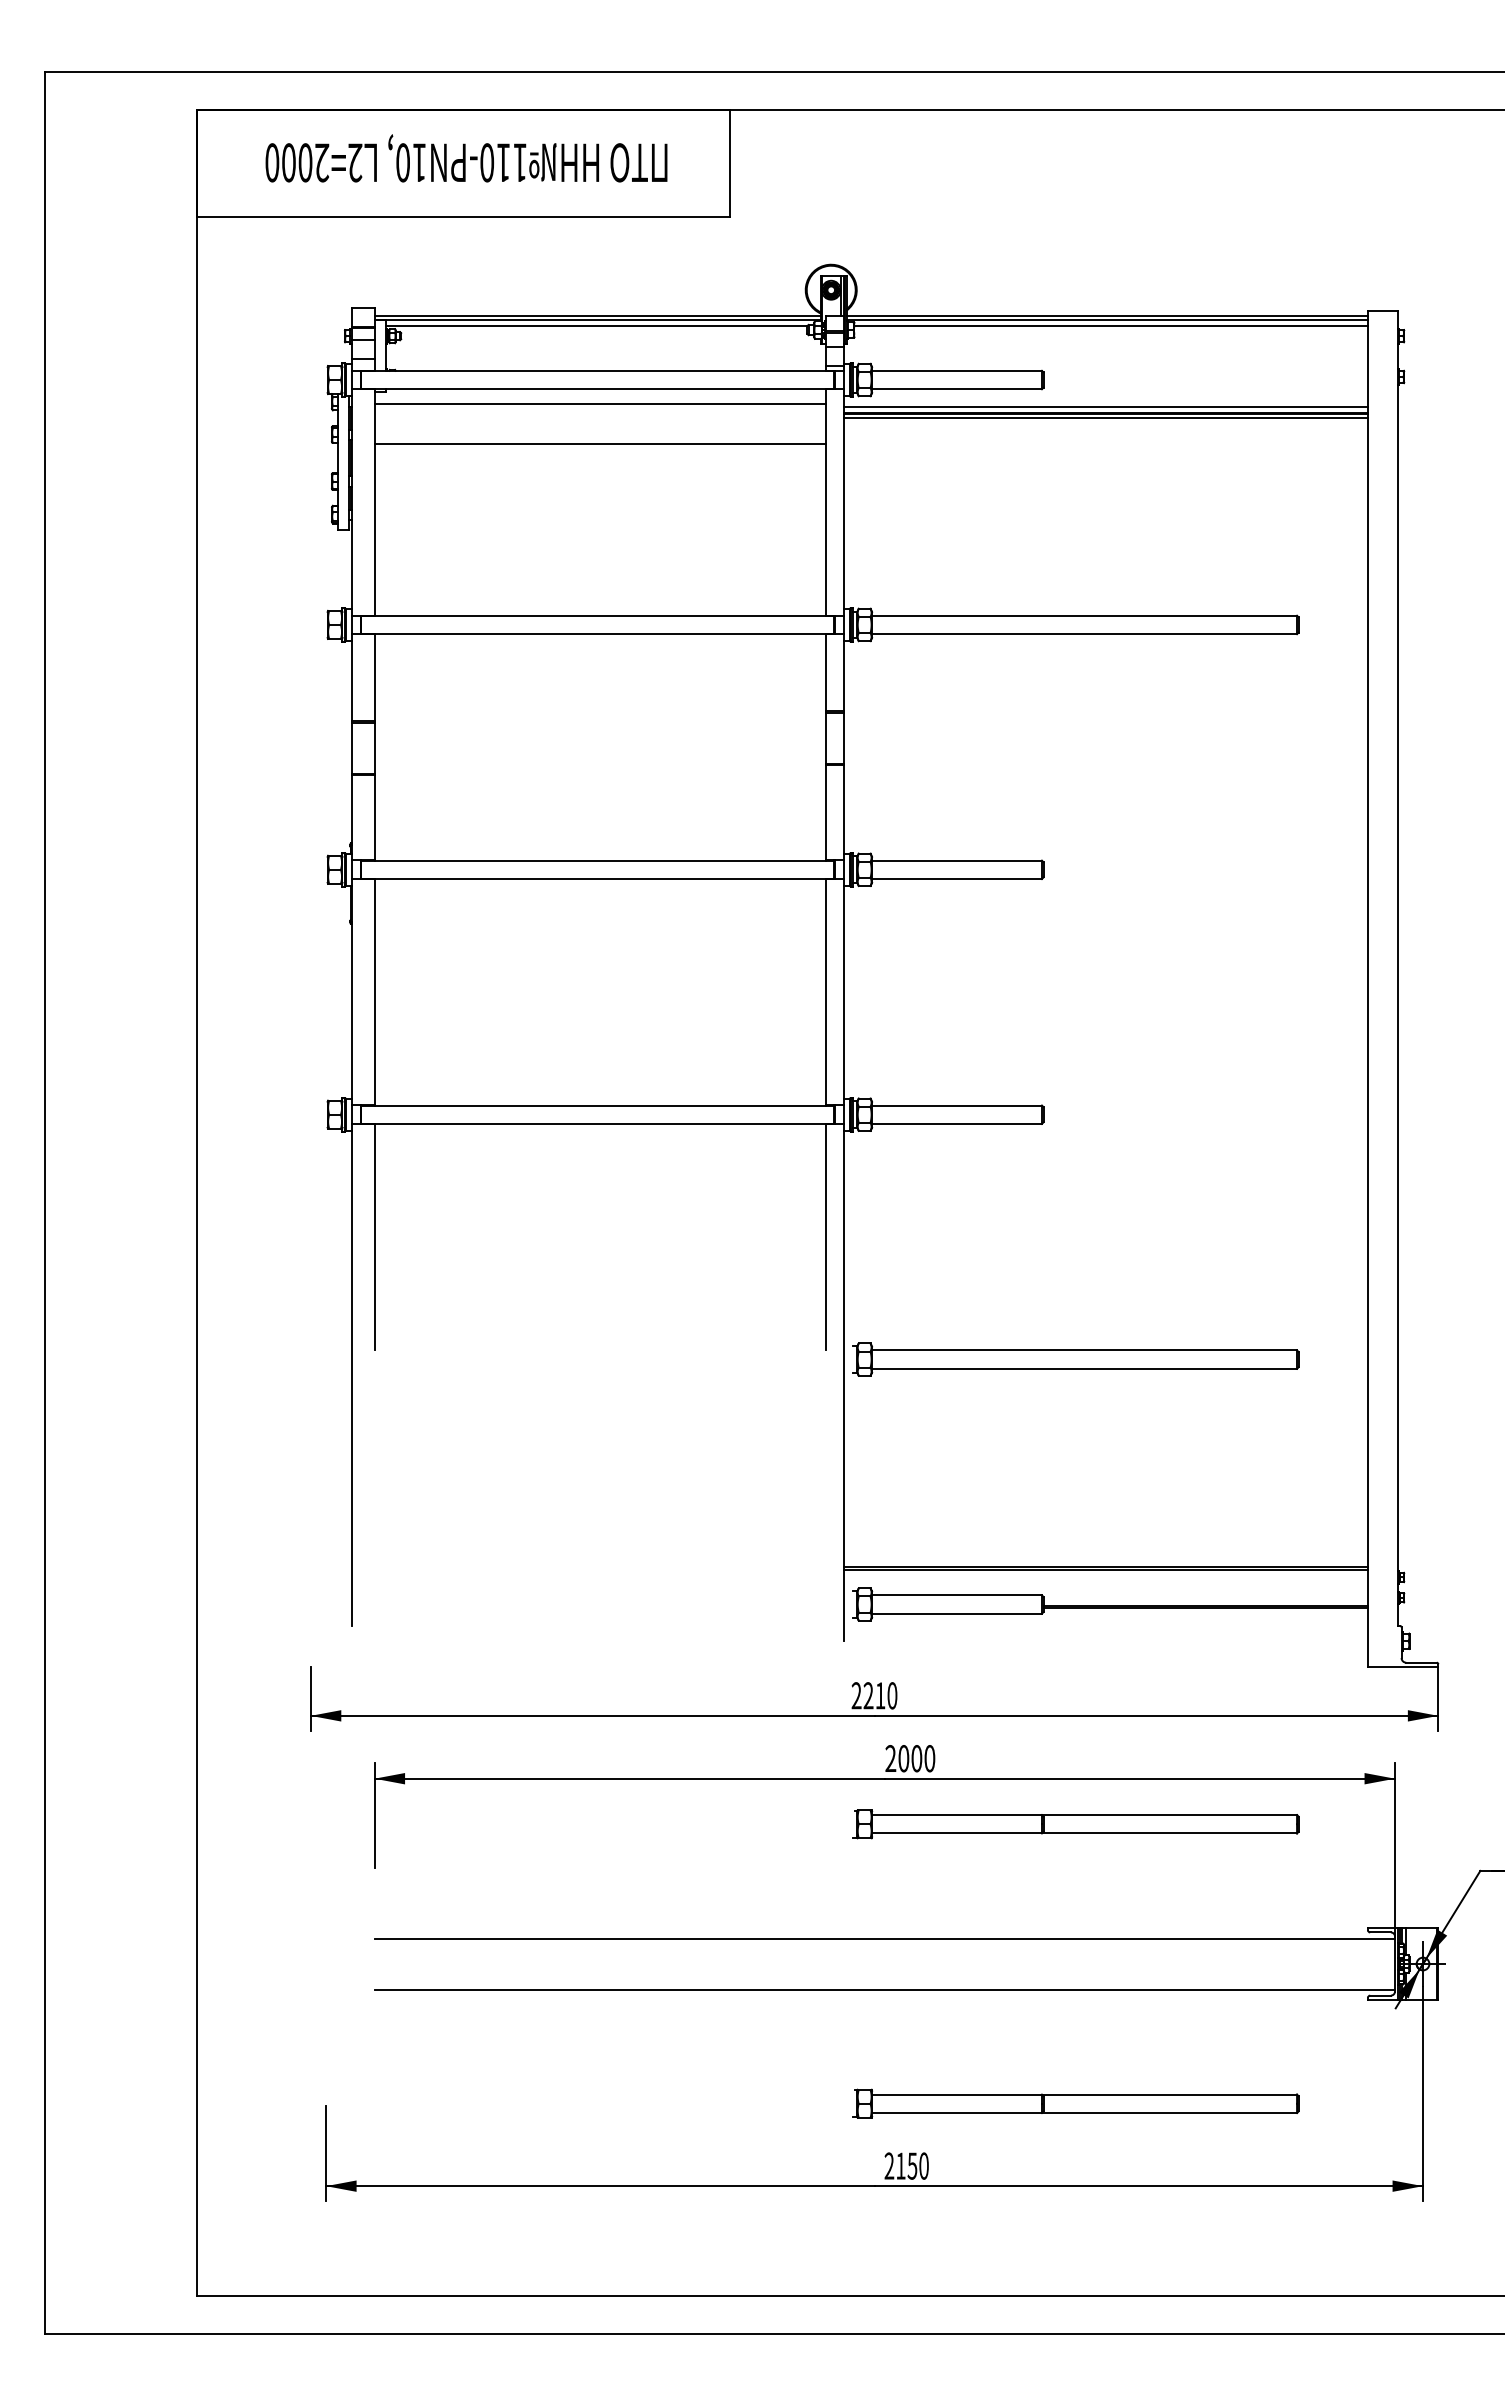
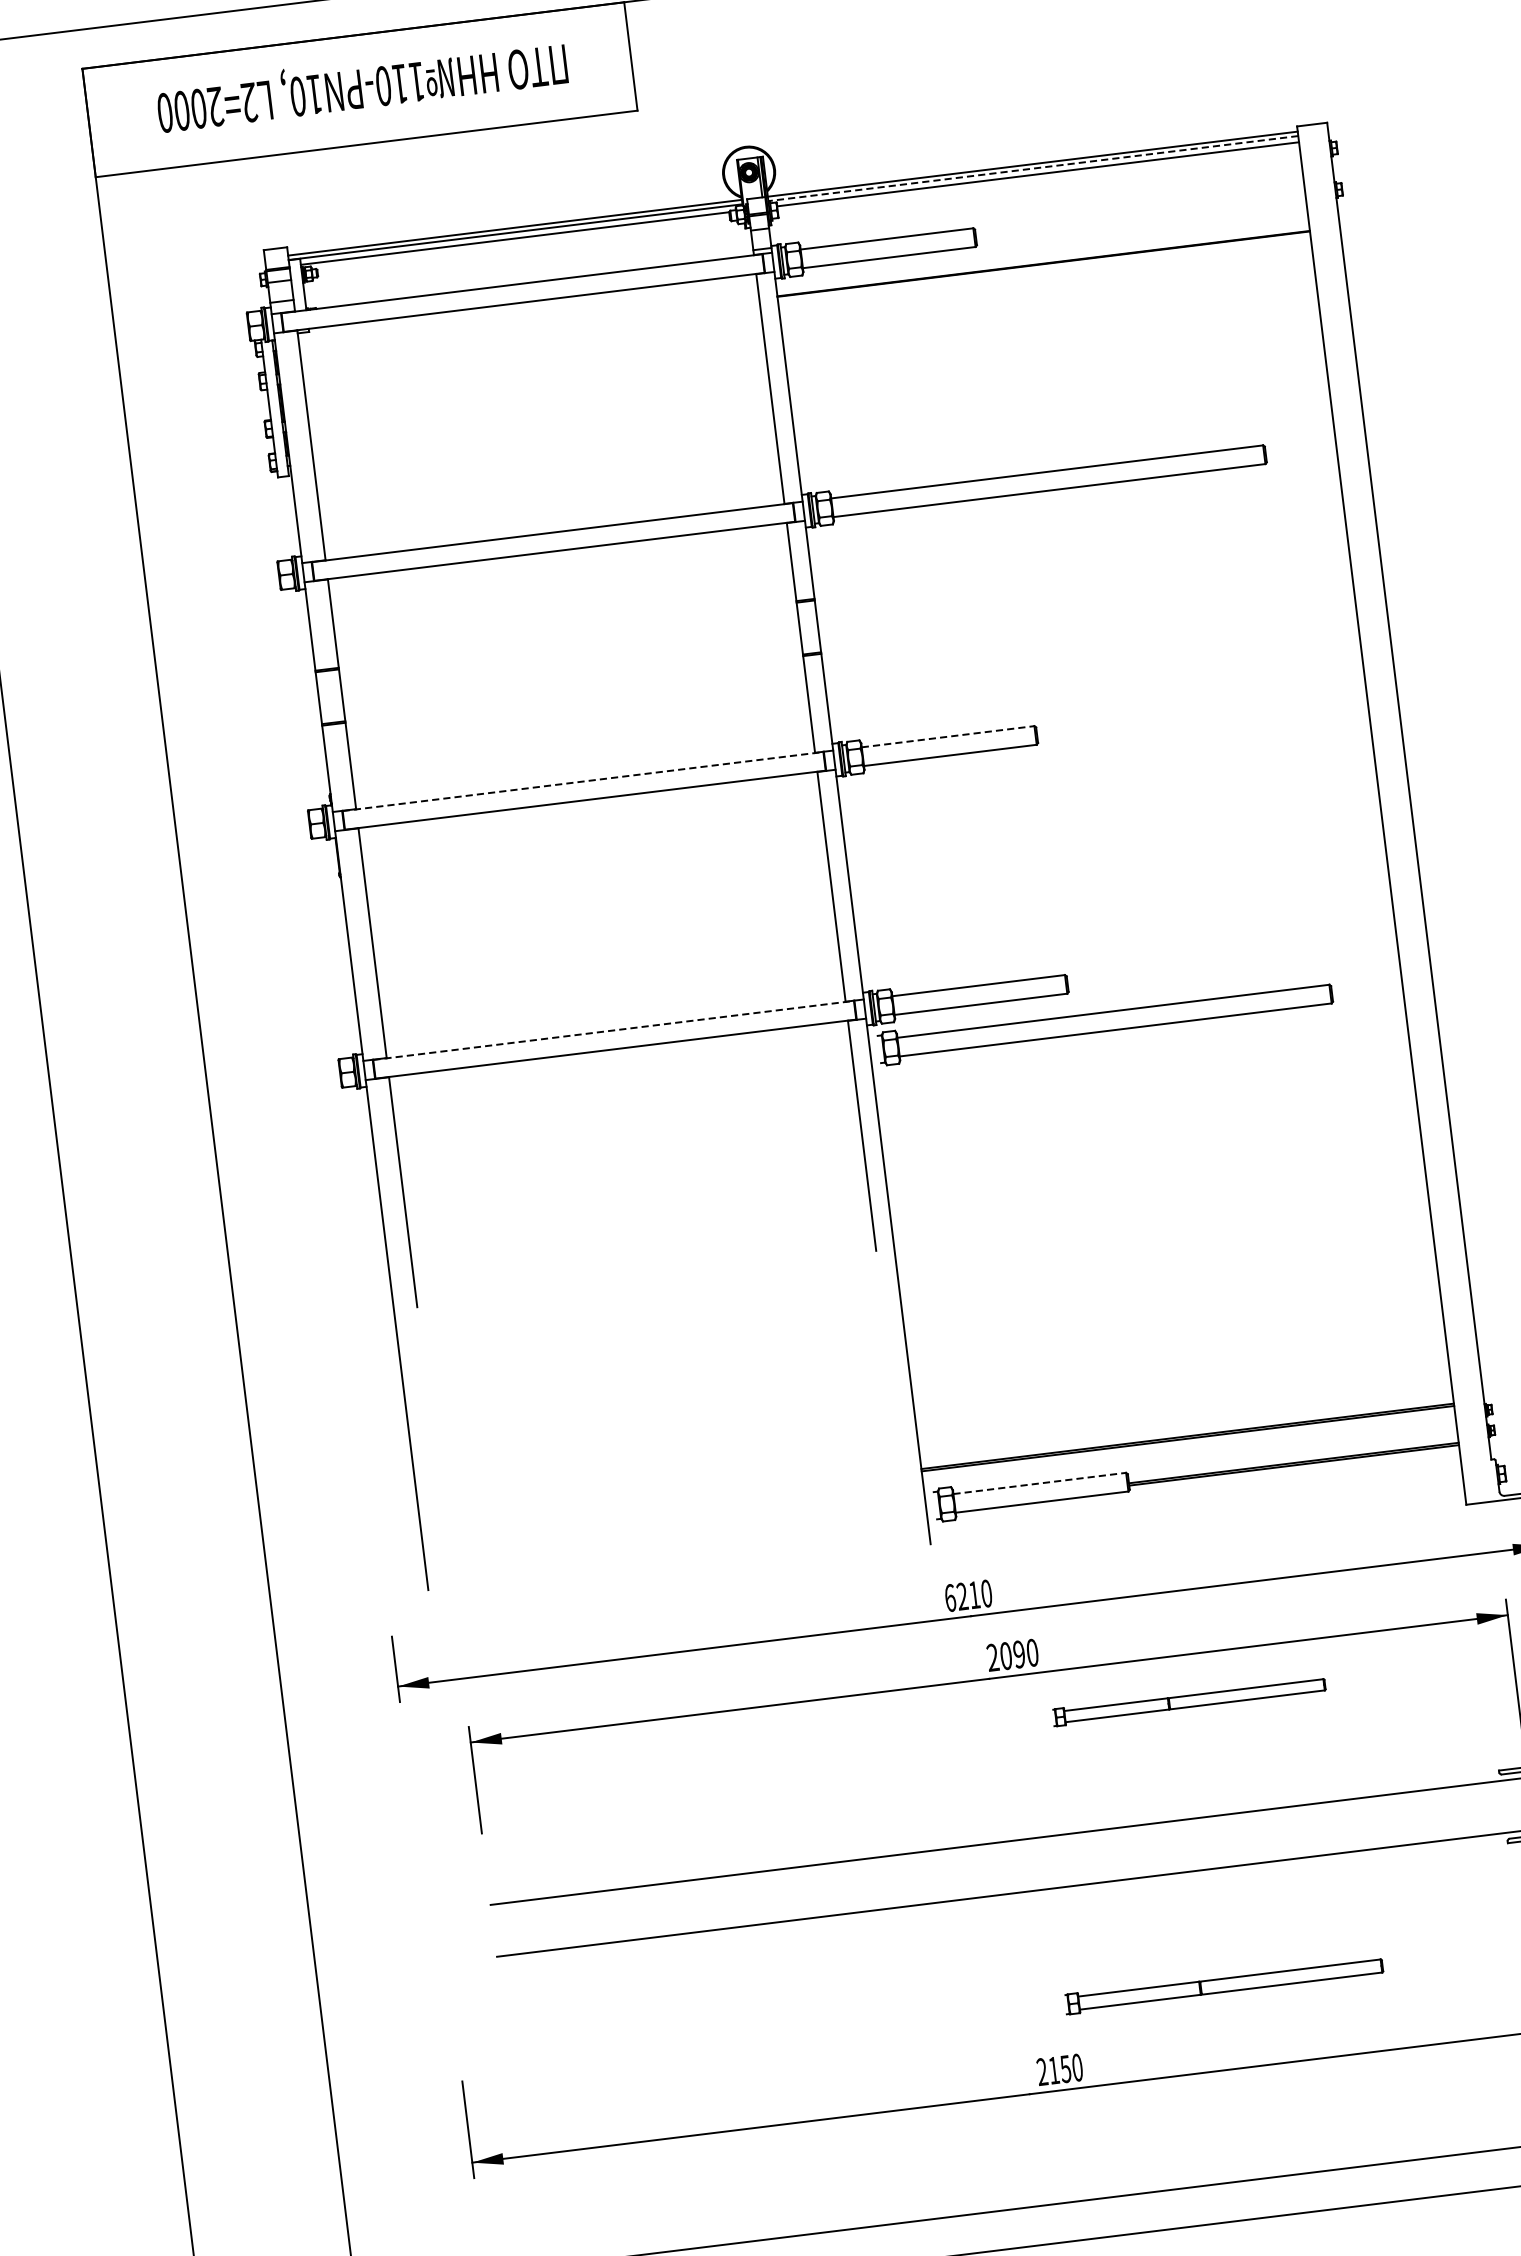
line: (1107, 320) -> (1033, 168), solid -> dashed
line: (600, 404) -> (528, 317), removed
line: (1105, 407) -> (1042, 257), removed
line: (1105, 417) -> (1043, 267), removed
line: (600, 443) -> (533, 357), removed
line: (598, 860) -> (583, 781), solid -> dashed
line: (957, 860) -> (948, 736), solid -> dashed
line: (598, 1105) -> (614, 1030), solid -> dashed
part: (1075, 1359) -> (1105, 1021), moved
line: (957, 1595) -> (1040, 1483), solid -> dashed
text: (856, 1695) -> (950, 1597), 2210 -> 6210
text: (916, 1758) -> (1018, 1654), 2000 -> 2090
part: (1075, 1824) -> (1188, 1701), size x0.6
part: (1075, 2103) -> (1223, 1985), size x0.7

